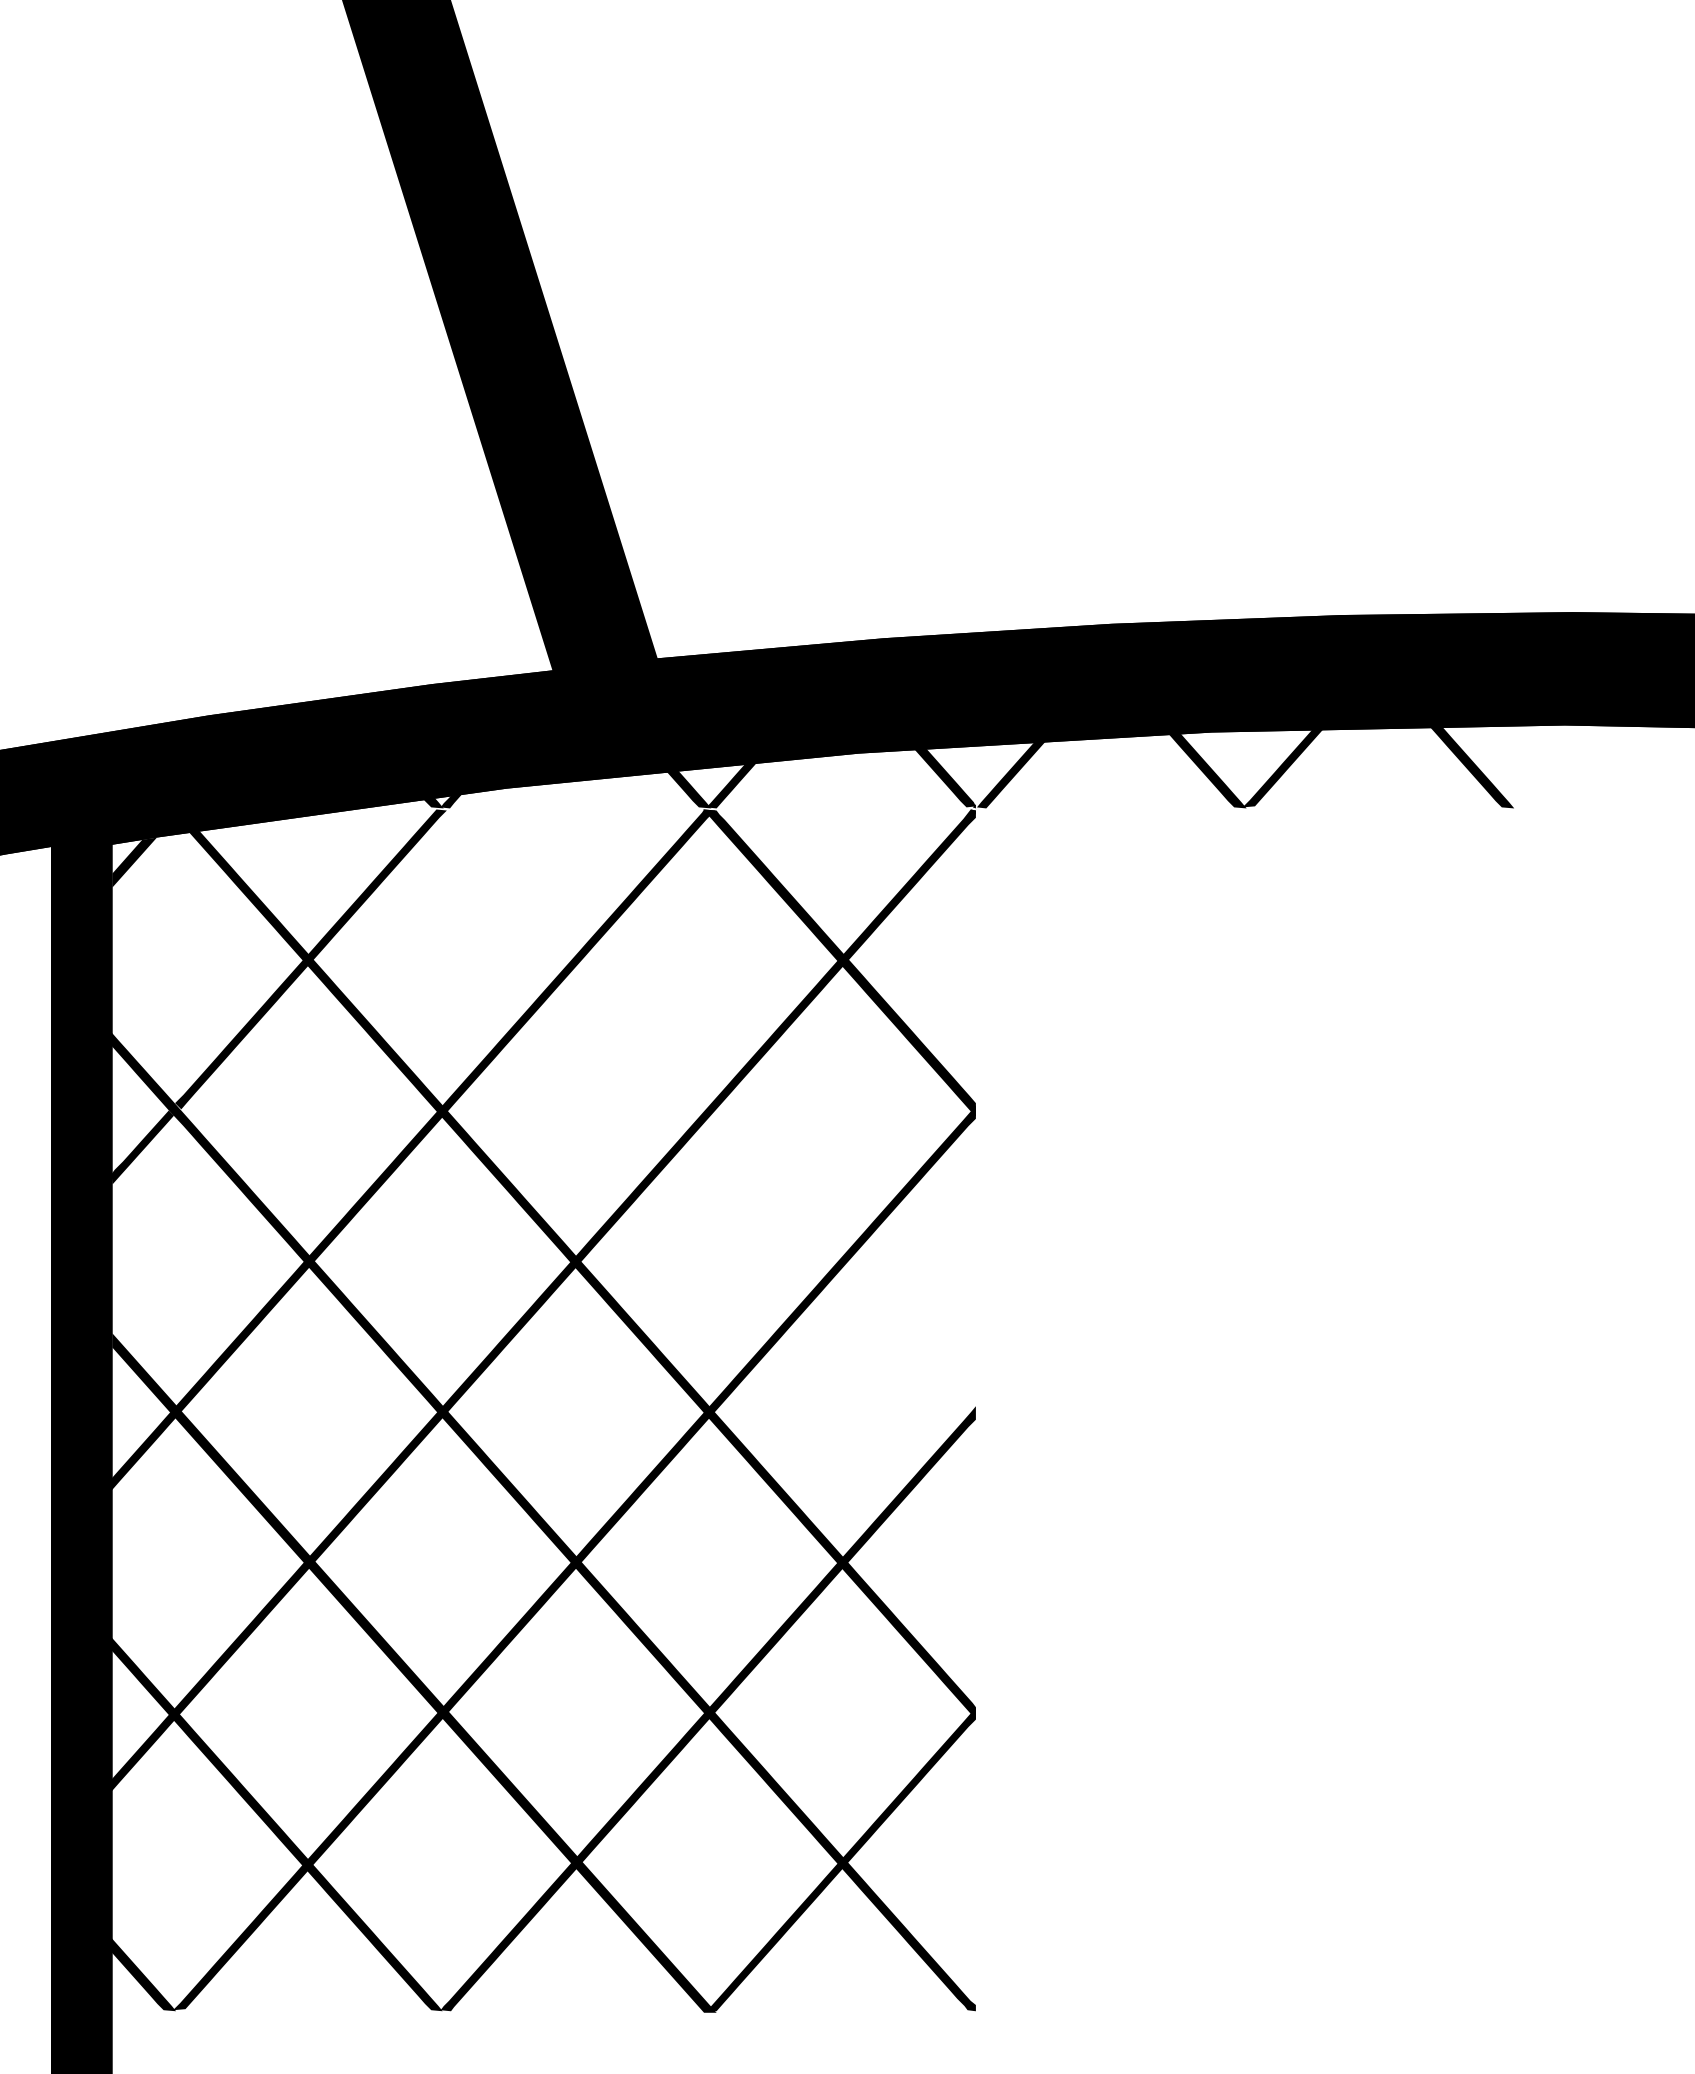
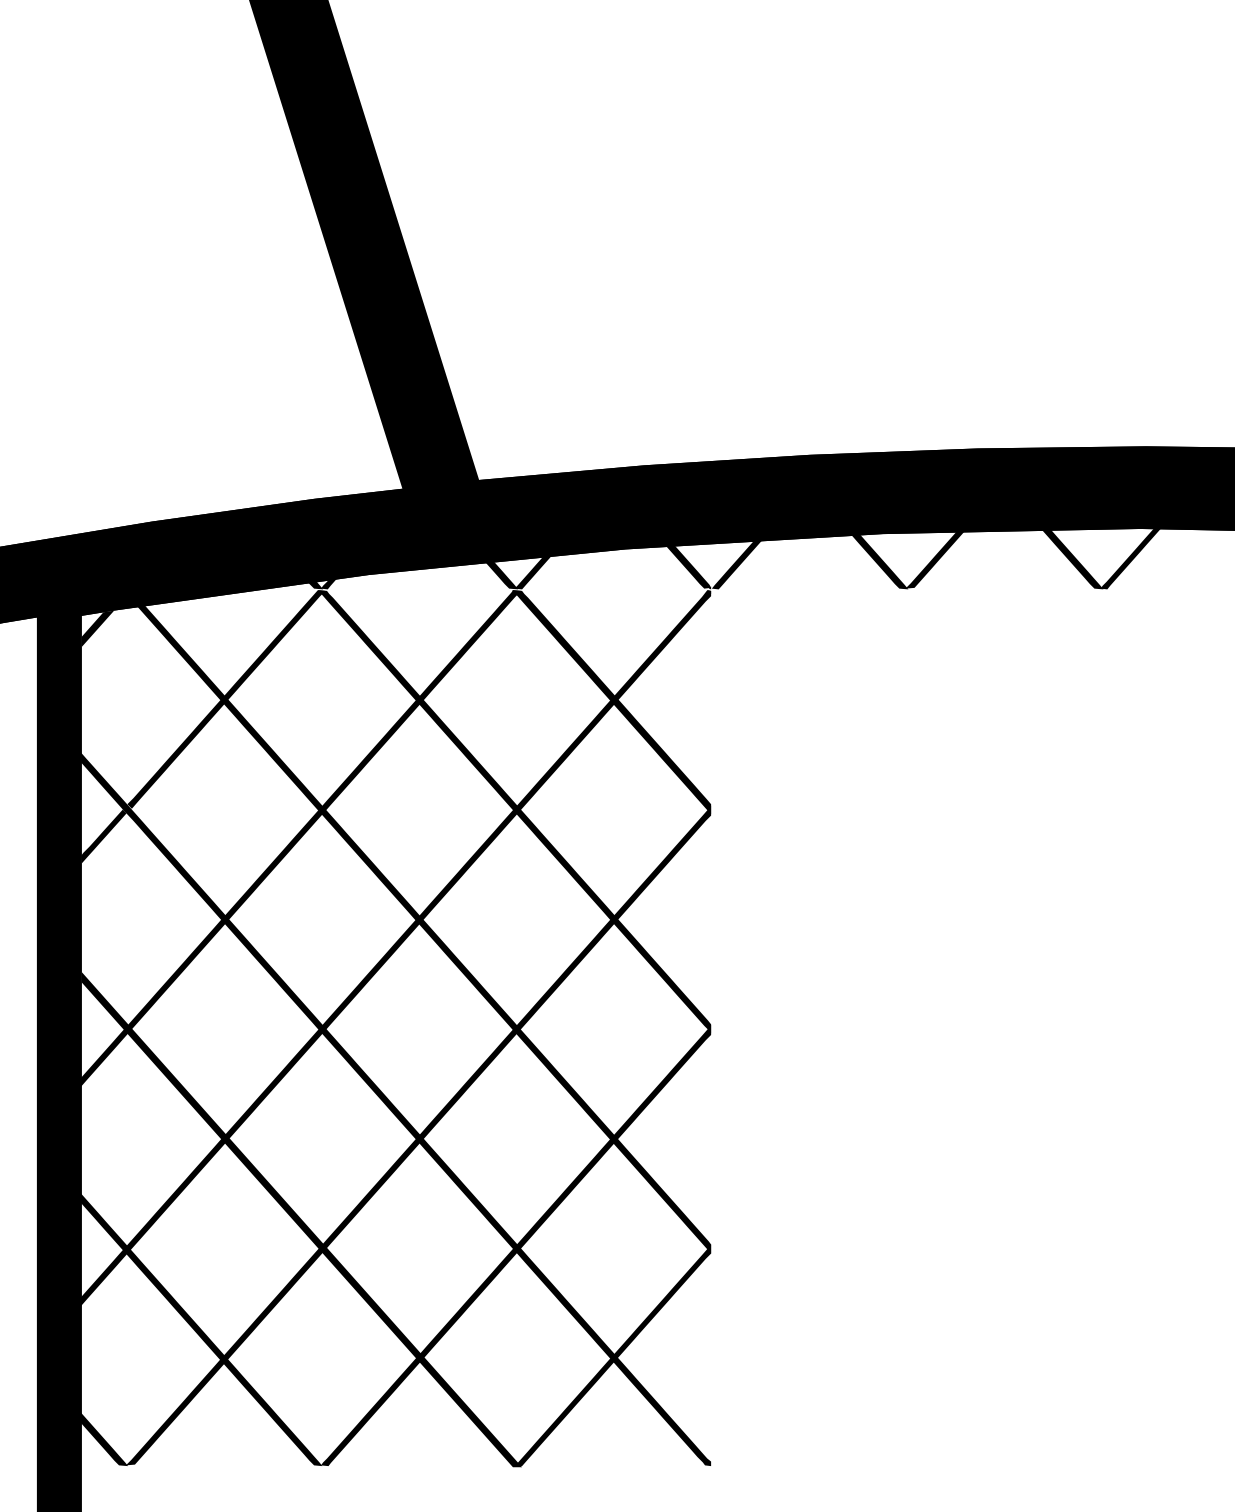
fill: (1564, 751) -> (1140, 547), added
fill: (705, 1113) -> (513, 811), added

